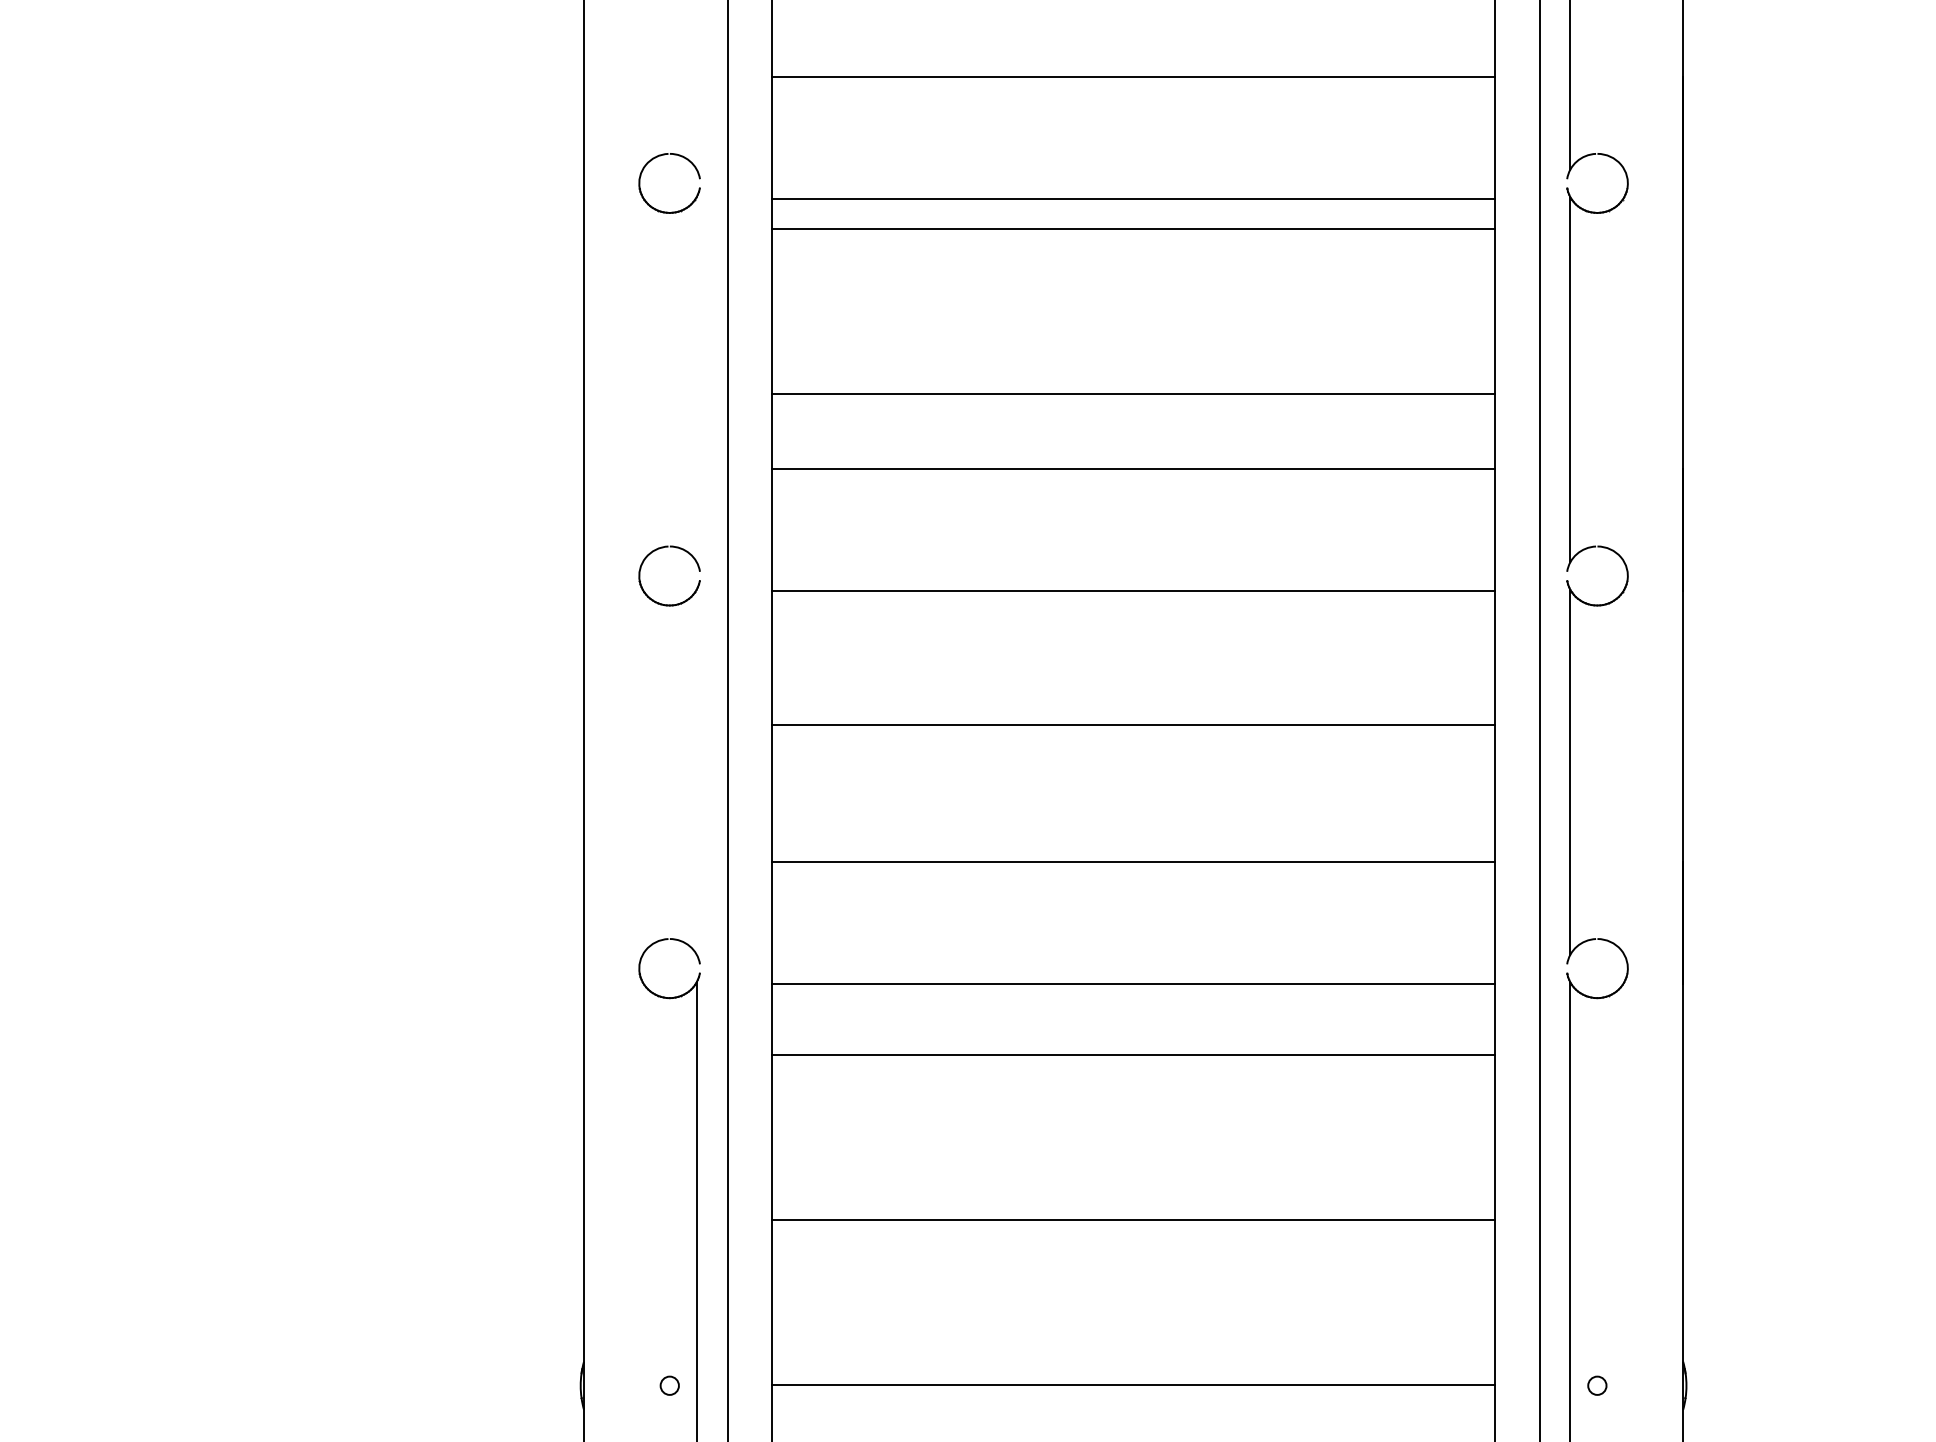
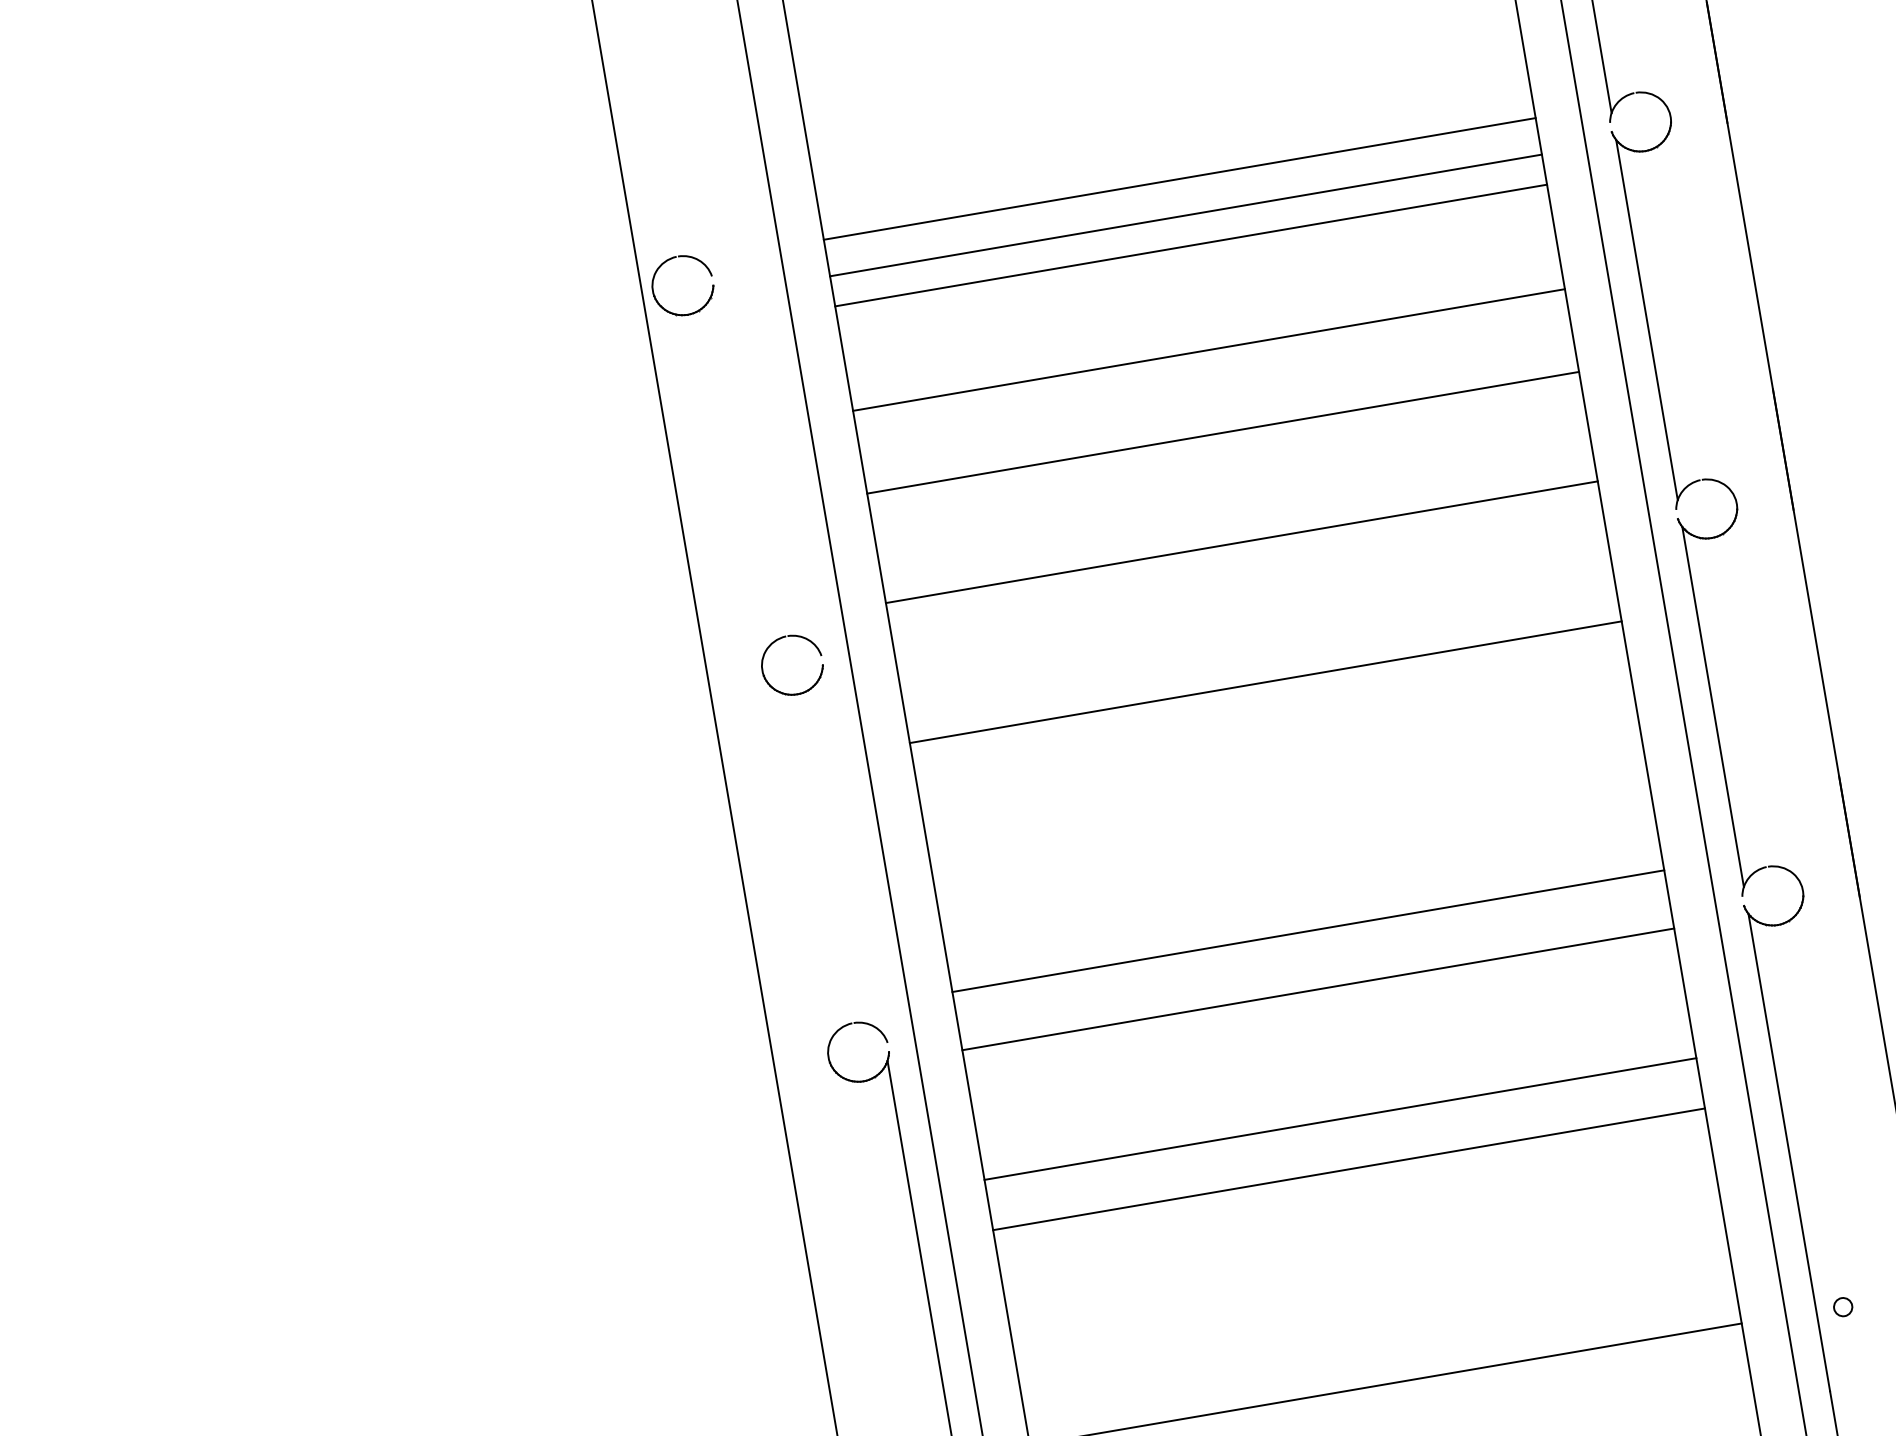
line: (1133, 76) -> (1179, 178), moved
part: (667, 211) -> (685, 313), moved
line: (1133, 394) -> (1208, 350), moved
line: (1133, 469) -> (1223, 432), moved
line: (1133, 591) -> (1241, 542), moved
line: (1133, 724) -> (1265, 682), moved
line: (1133, 862) -> (1308, 931), moved
line: (1133, 1054) -> (1340, 1118), moved
line: (1133, 1219) -> (1348, 1169), moved

